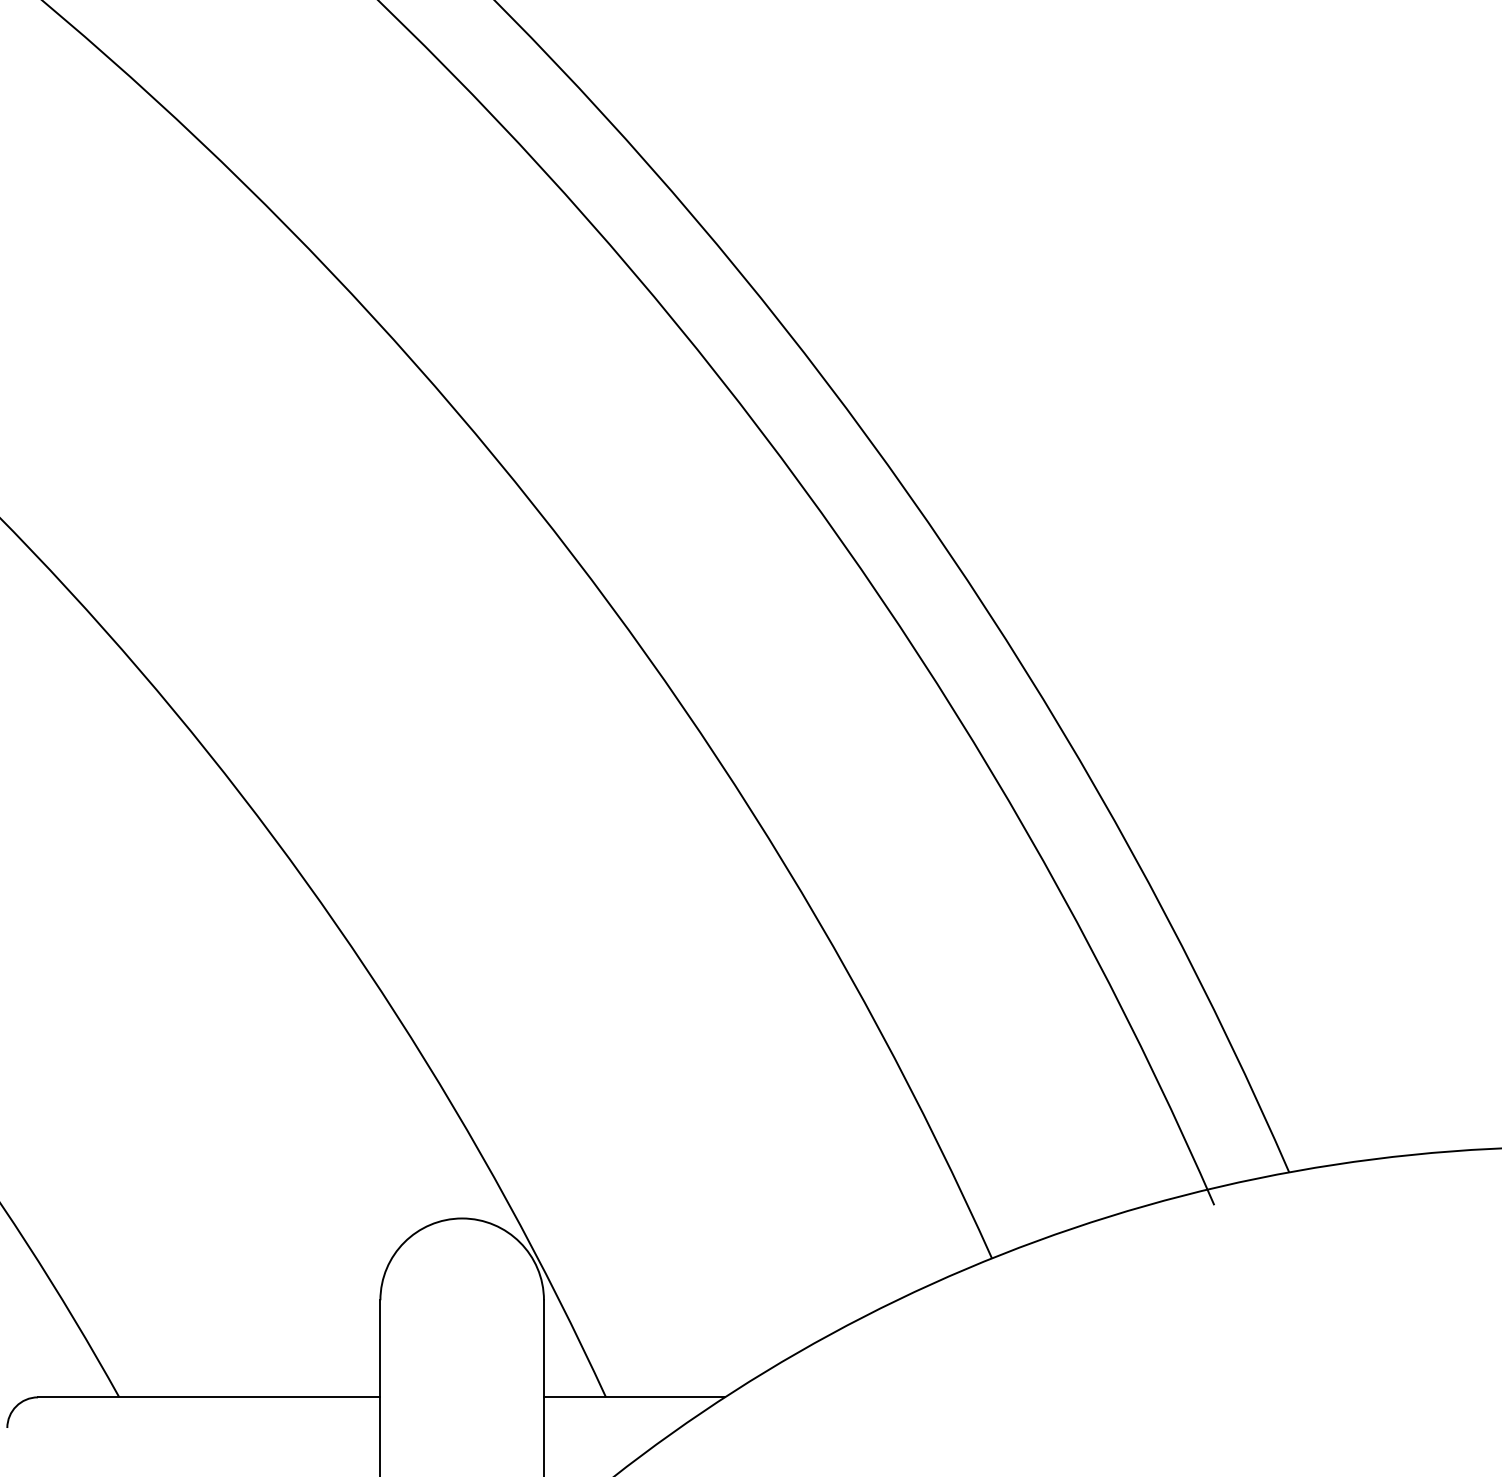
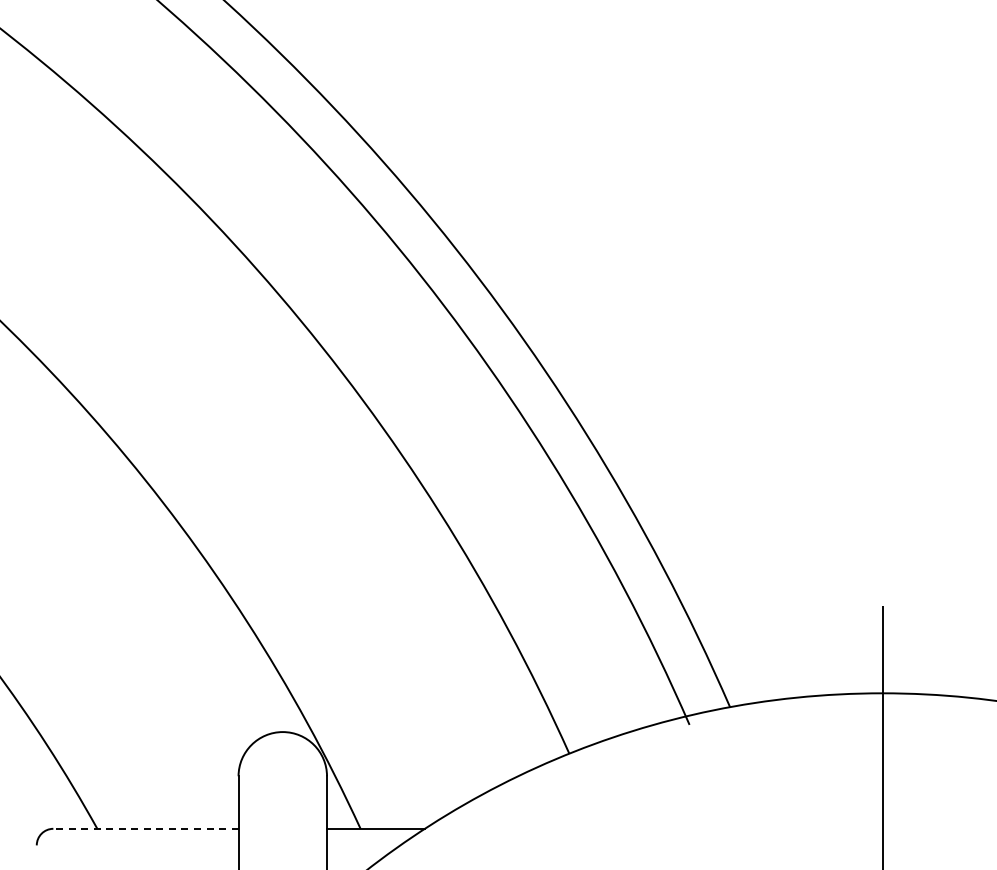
line: (208, 1396) -> (145, 828), solid -> dashed

